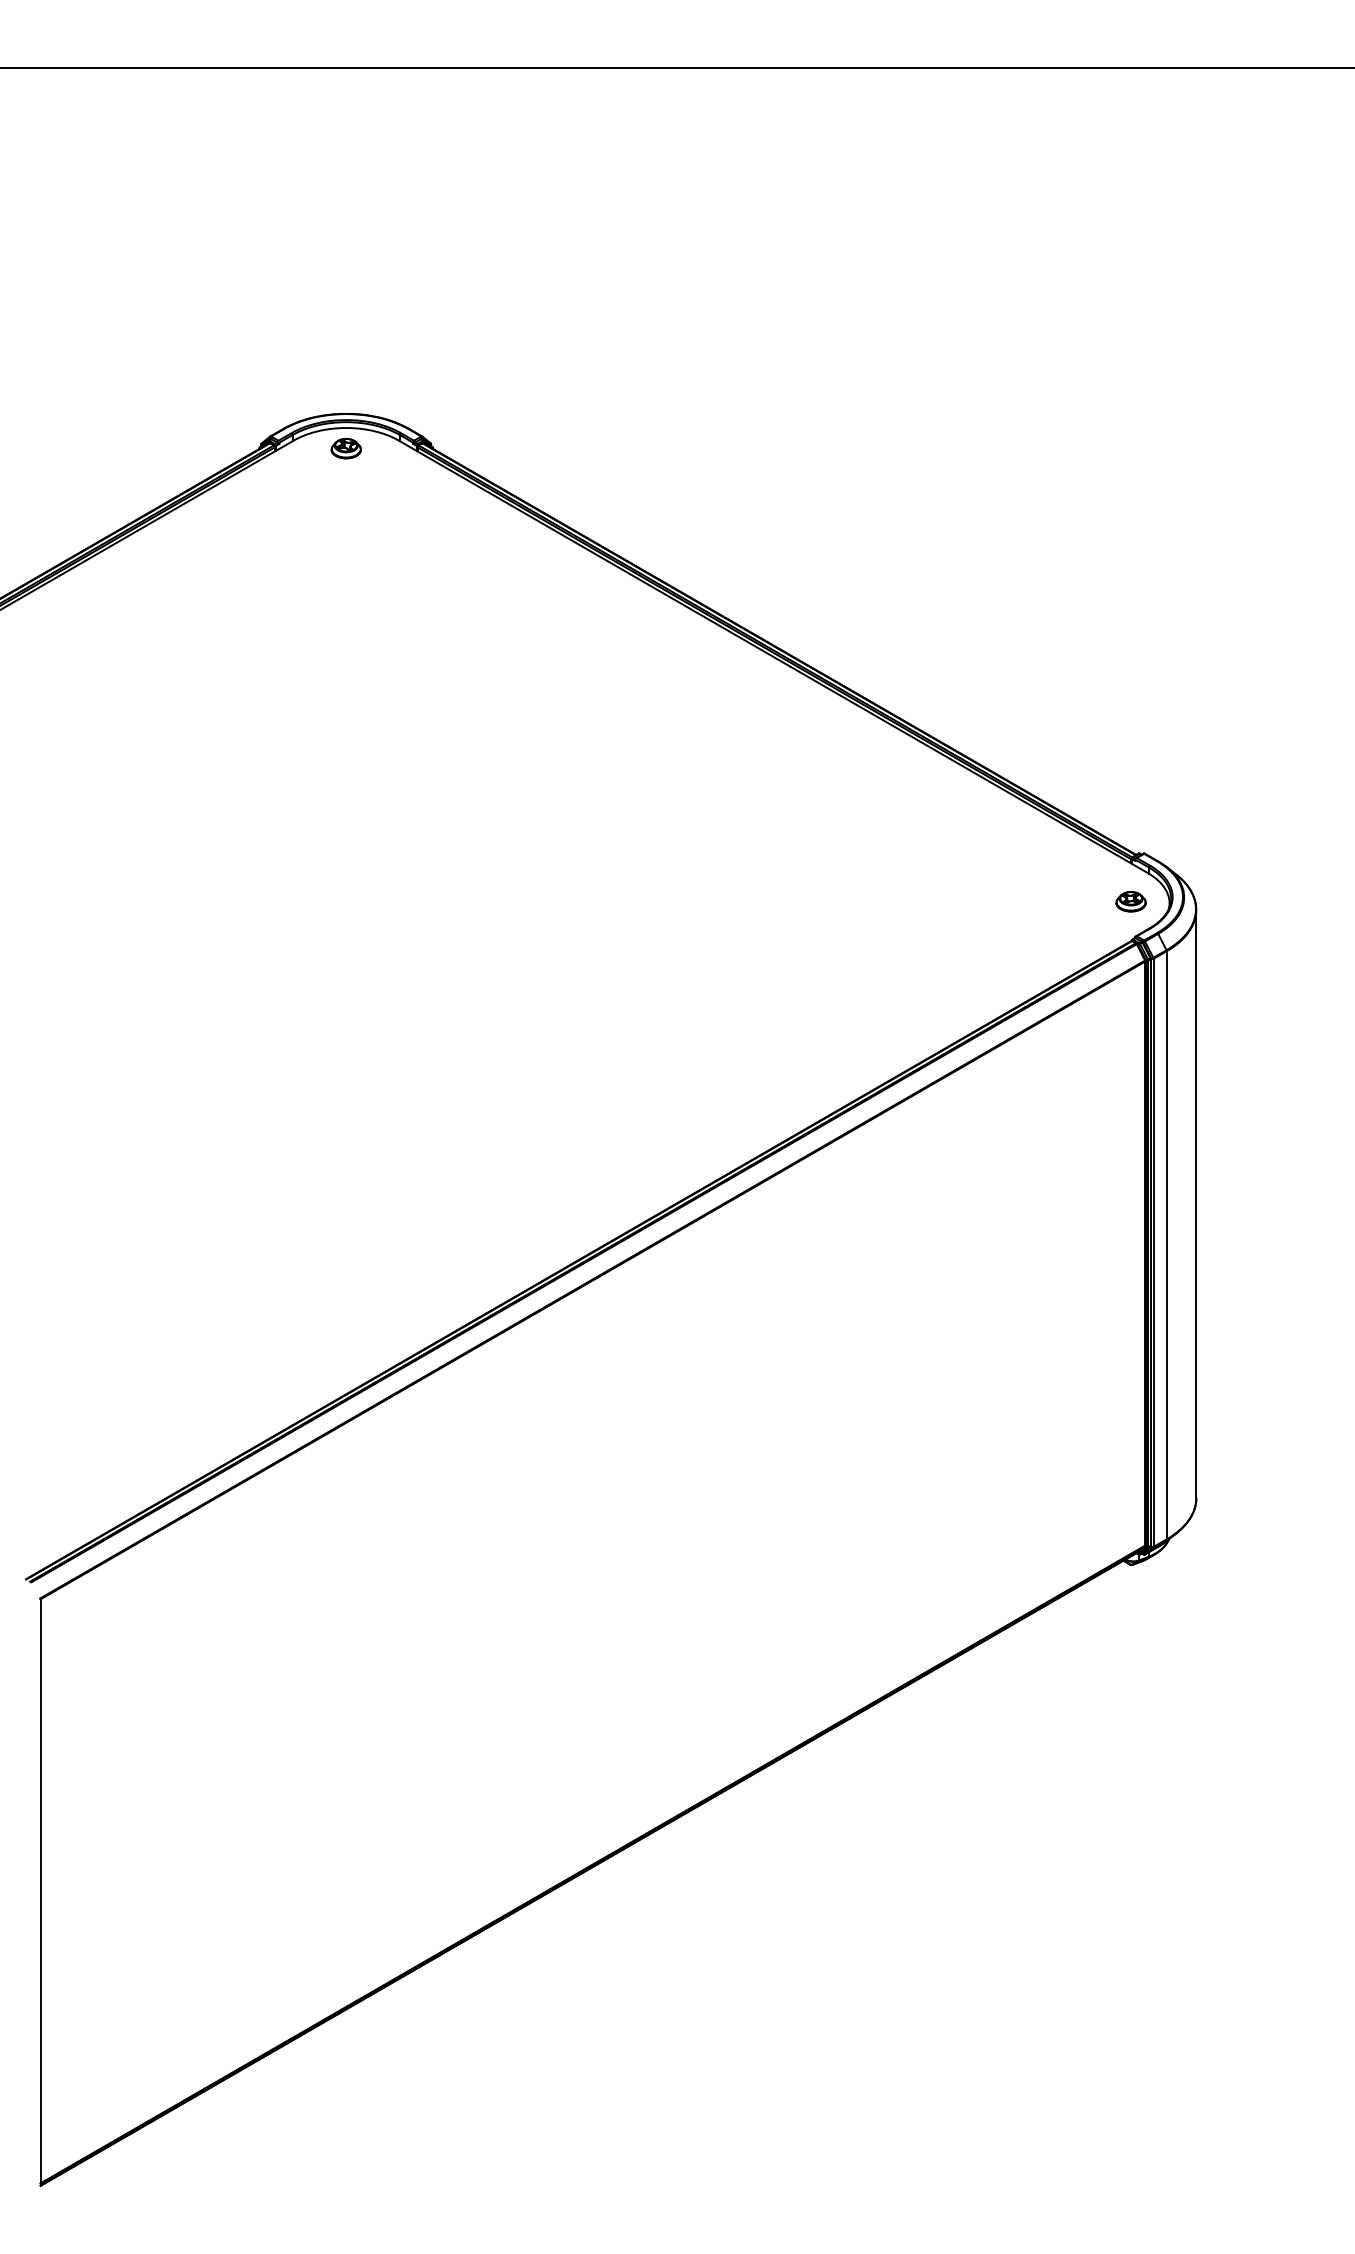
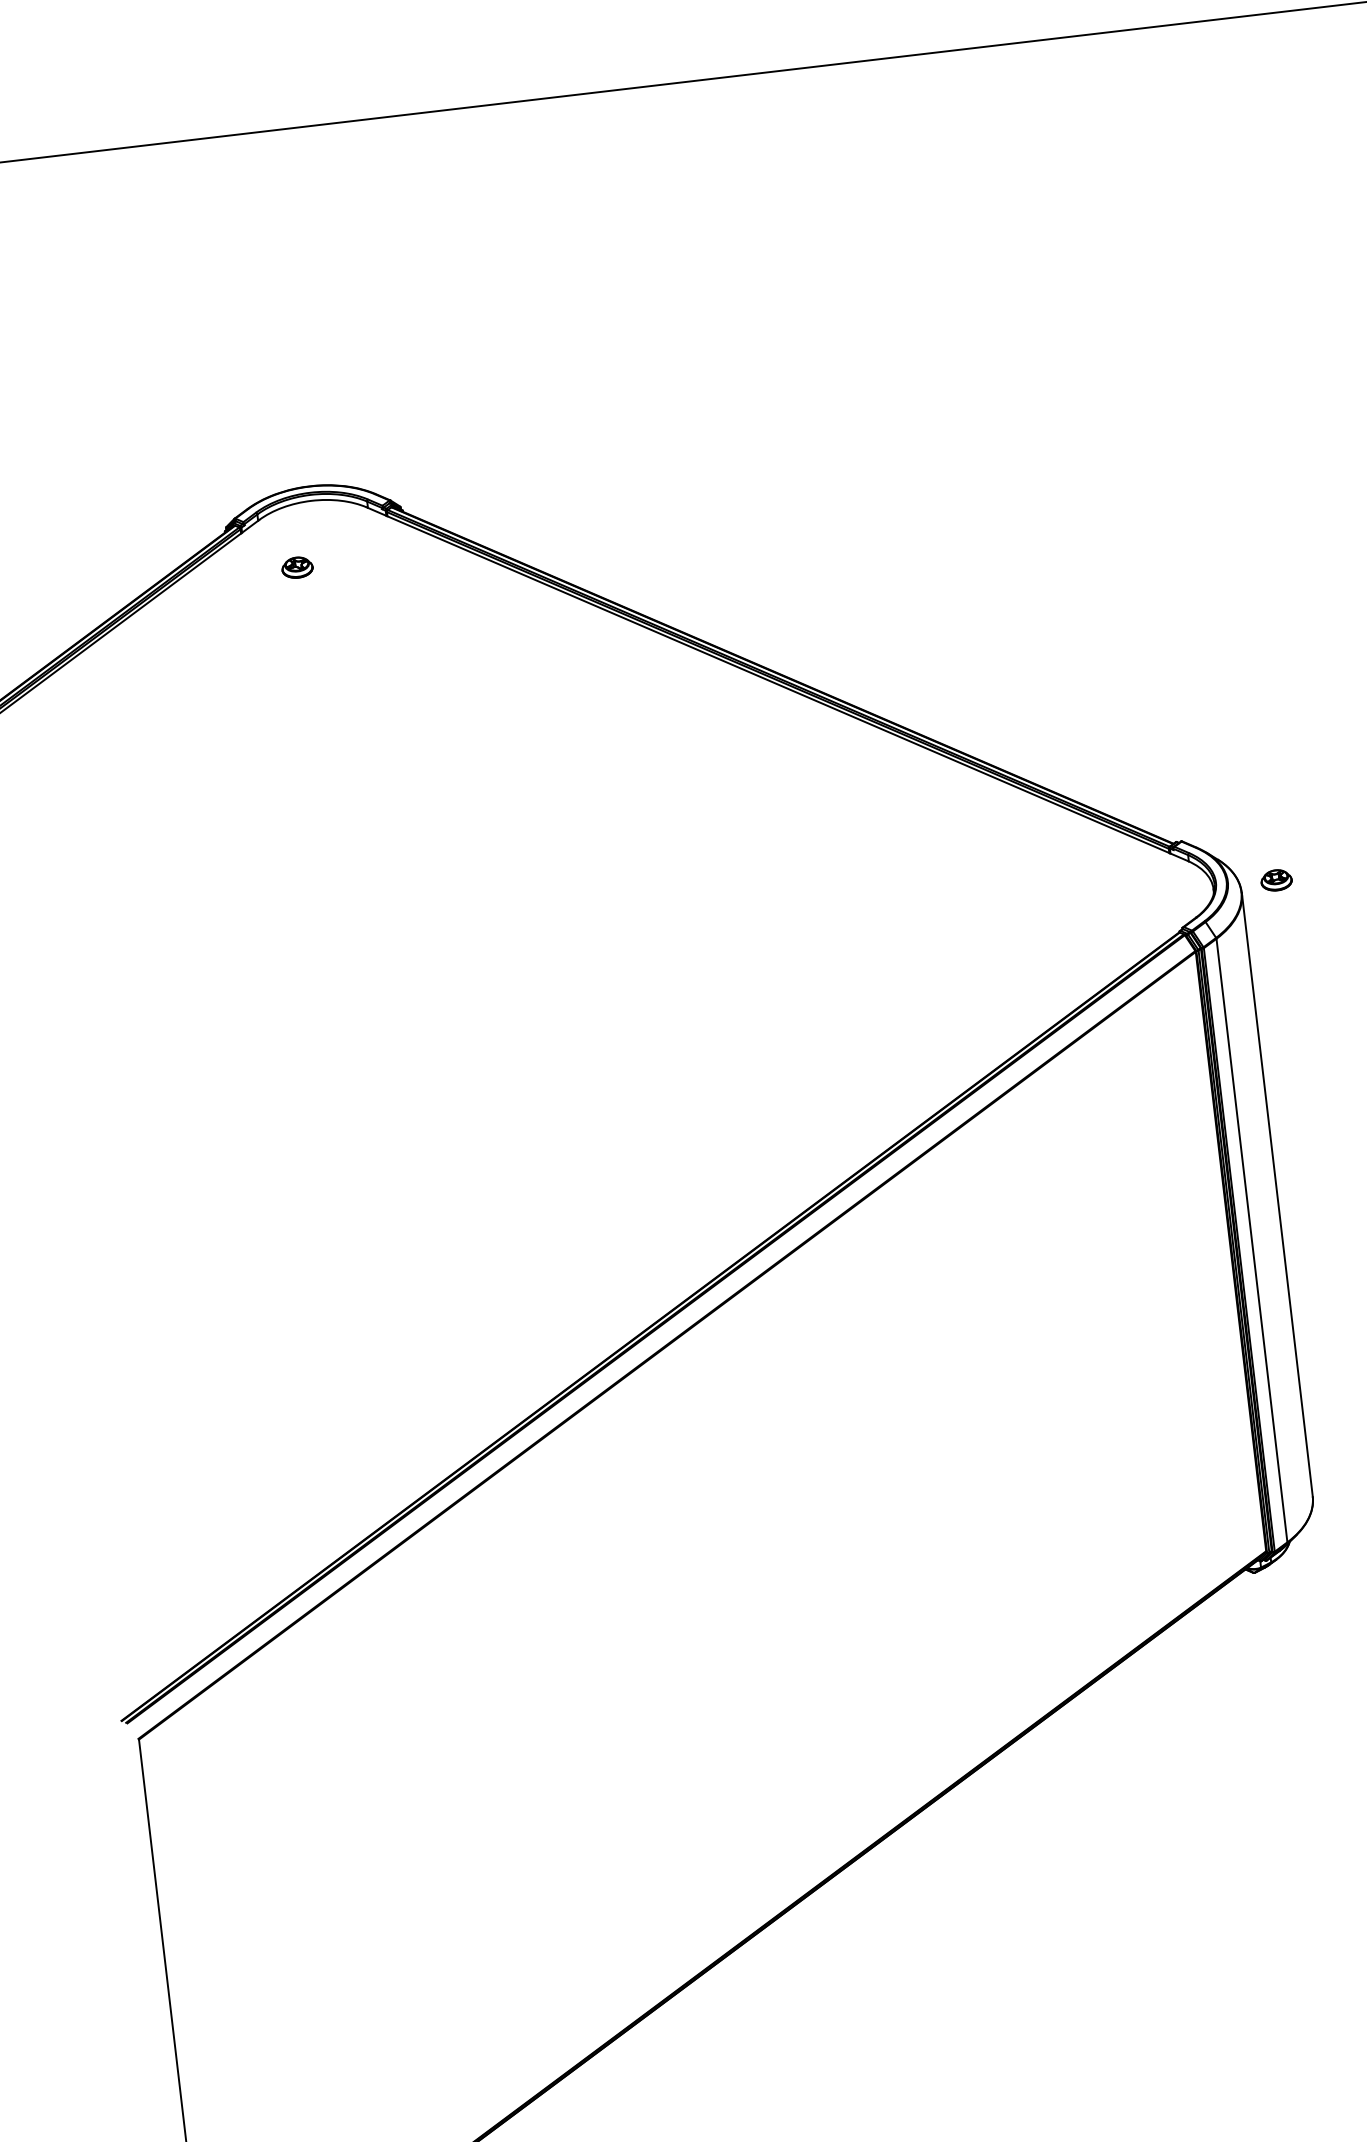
part: (345, 448) -> (296, 567), moved
part: (1130, 901) -> (1275, 880), moved

